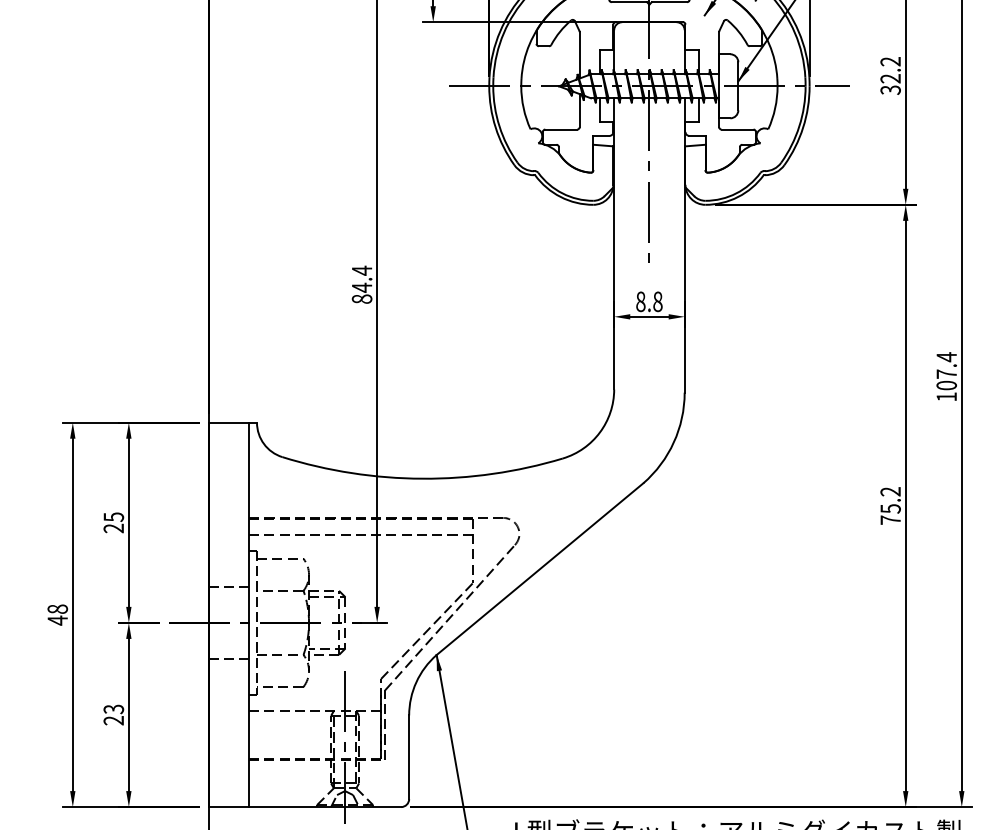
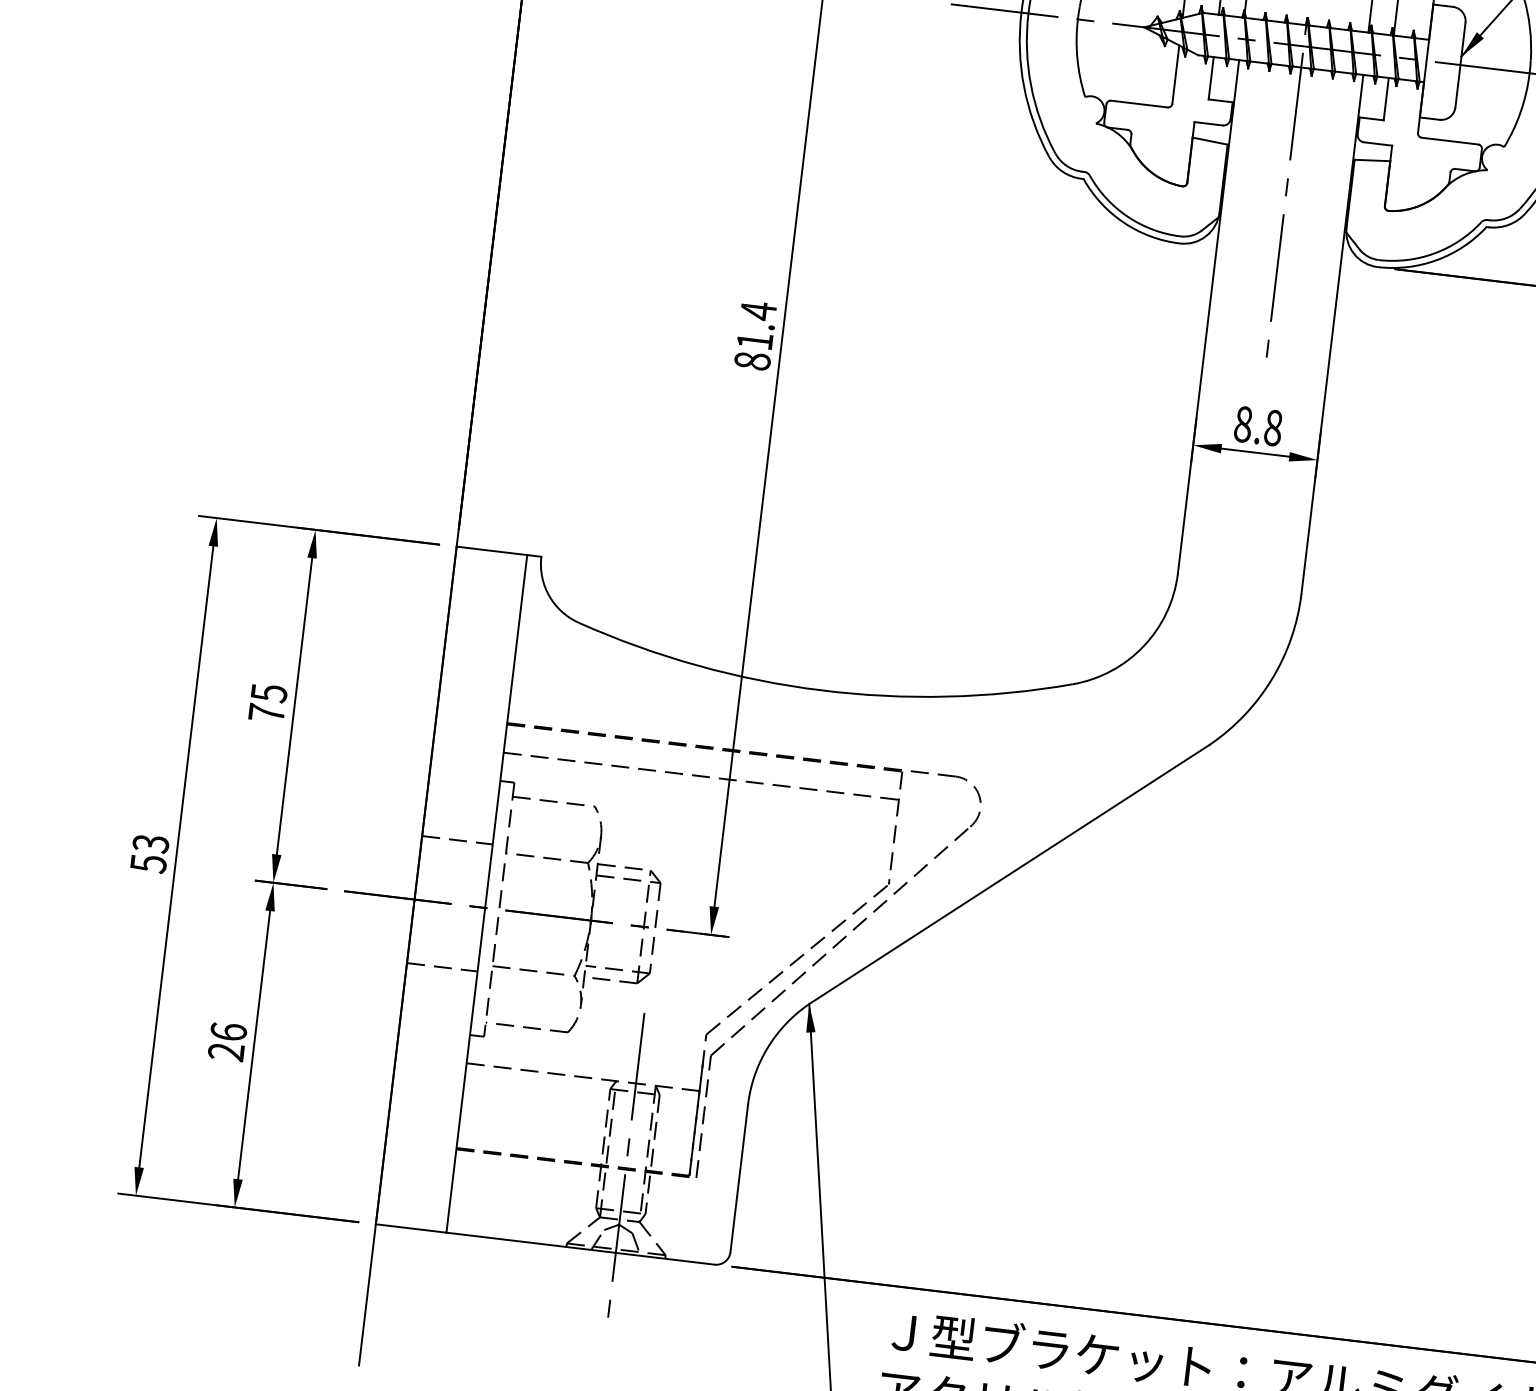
text: (362, 287) -> (755, 340), 84.4 -> 81.4
text: (113, 528) -> (266, 713), 25 -> 75
text: (57, 614) -> (149, 852), 48 -> 53
text: (113, 709) -> (228, 1032), 23 -> 26

